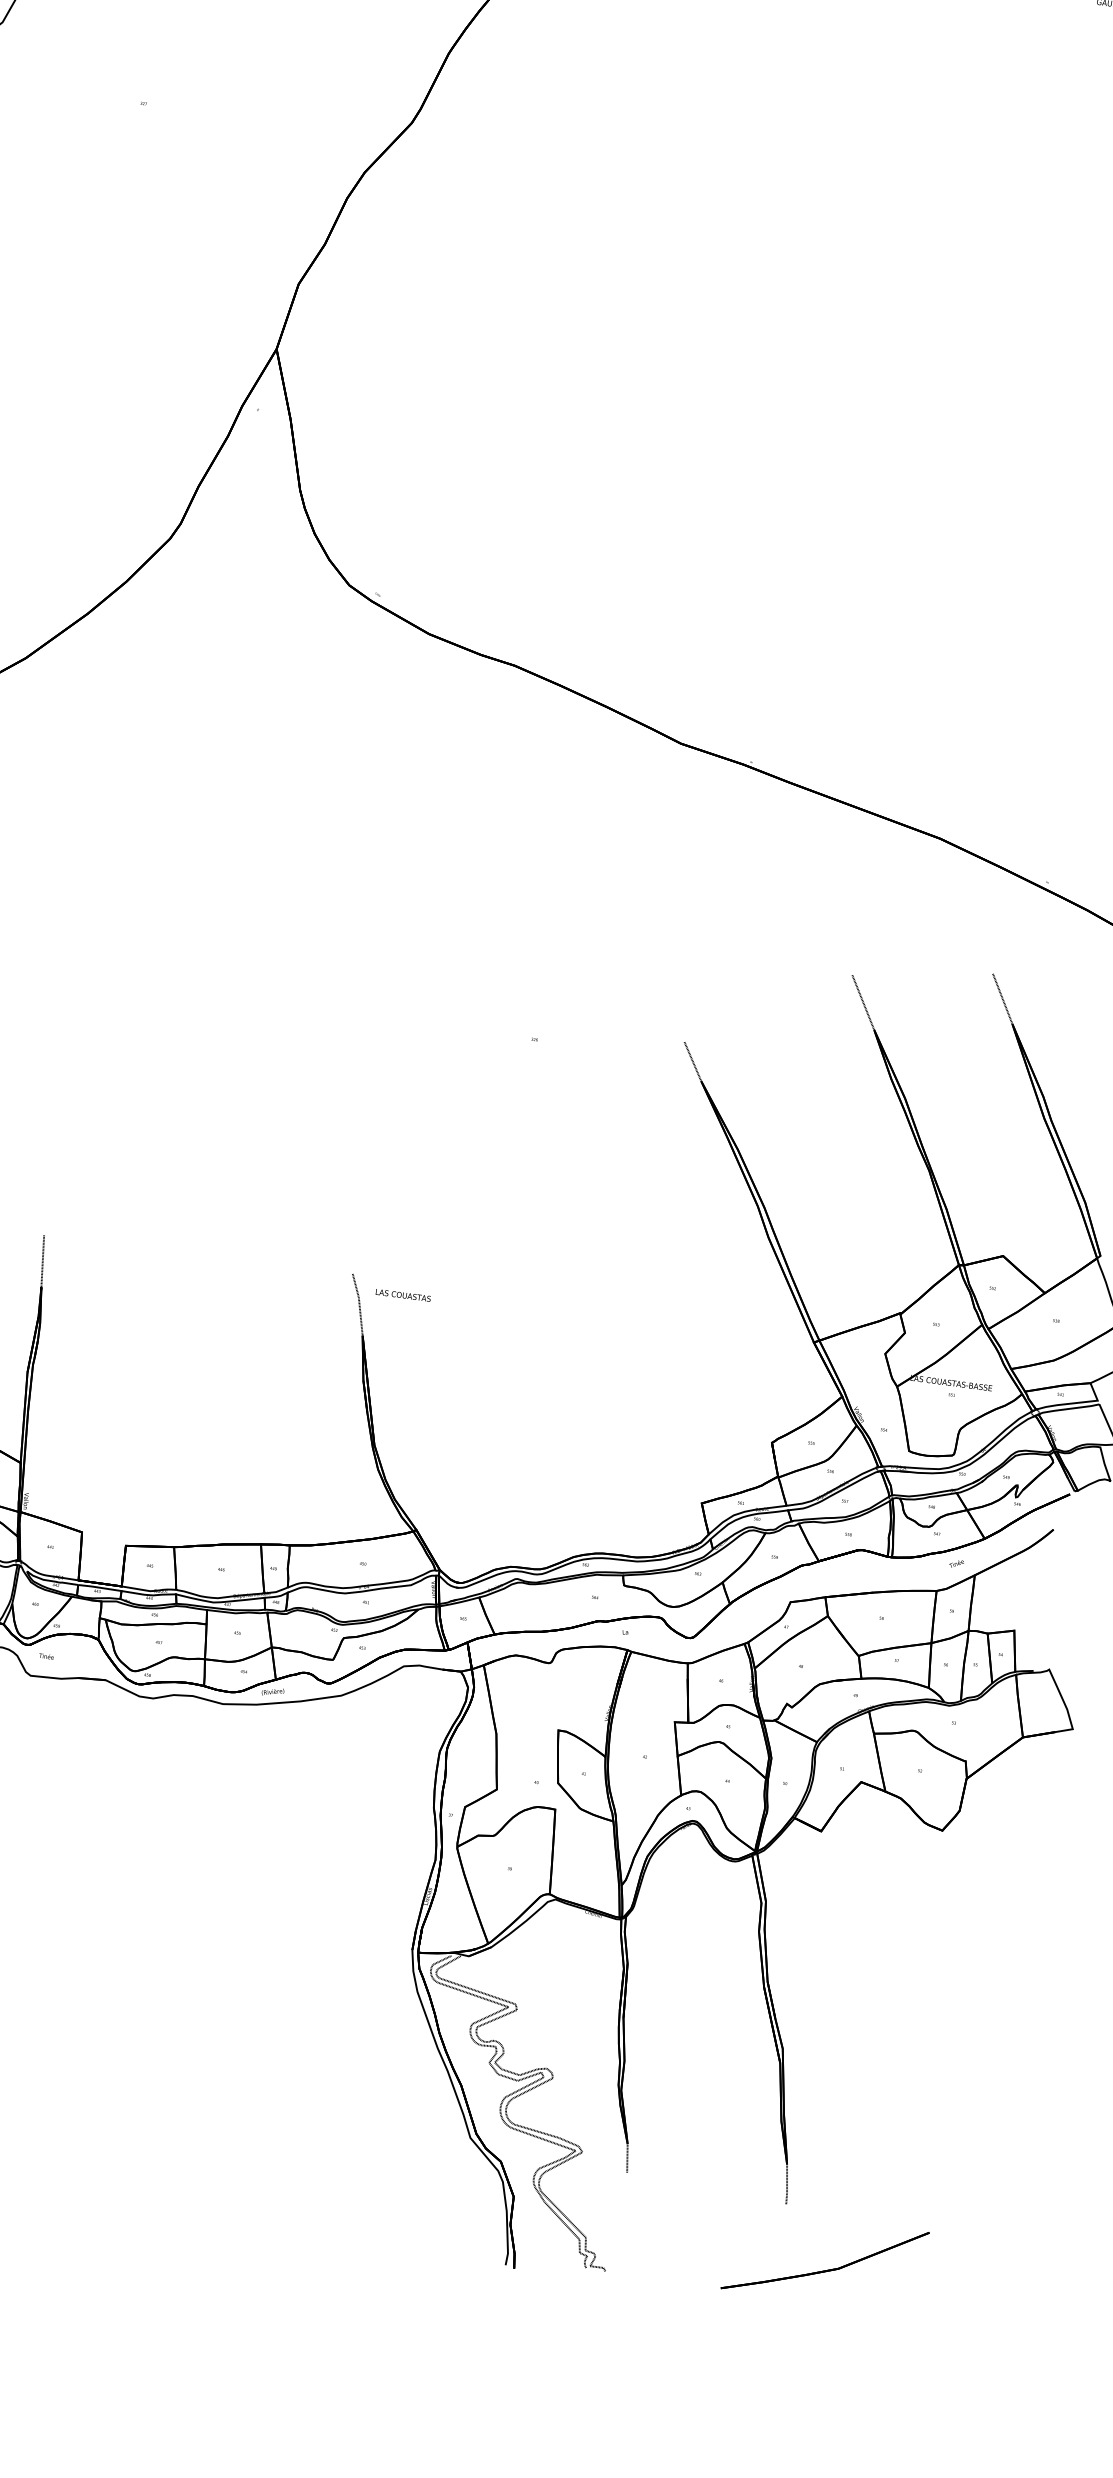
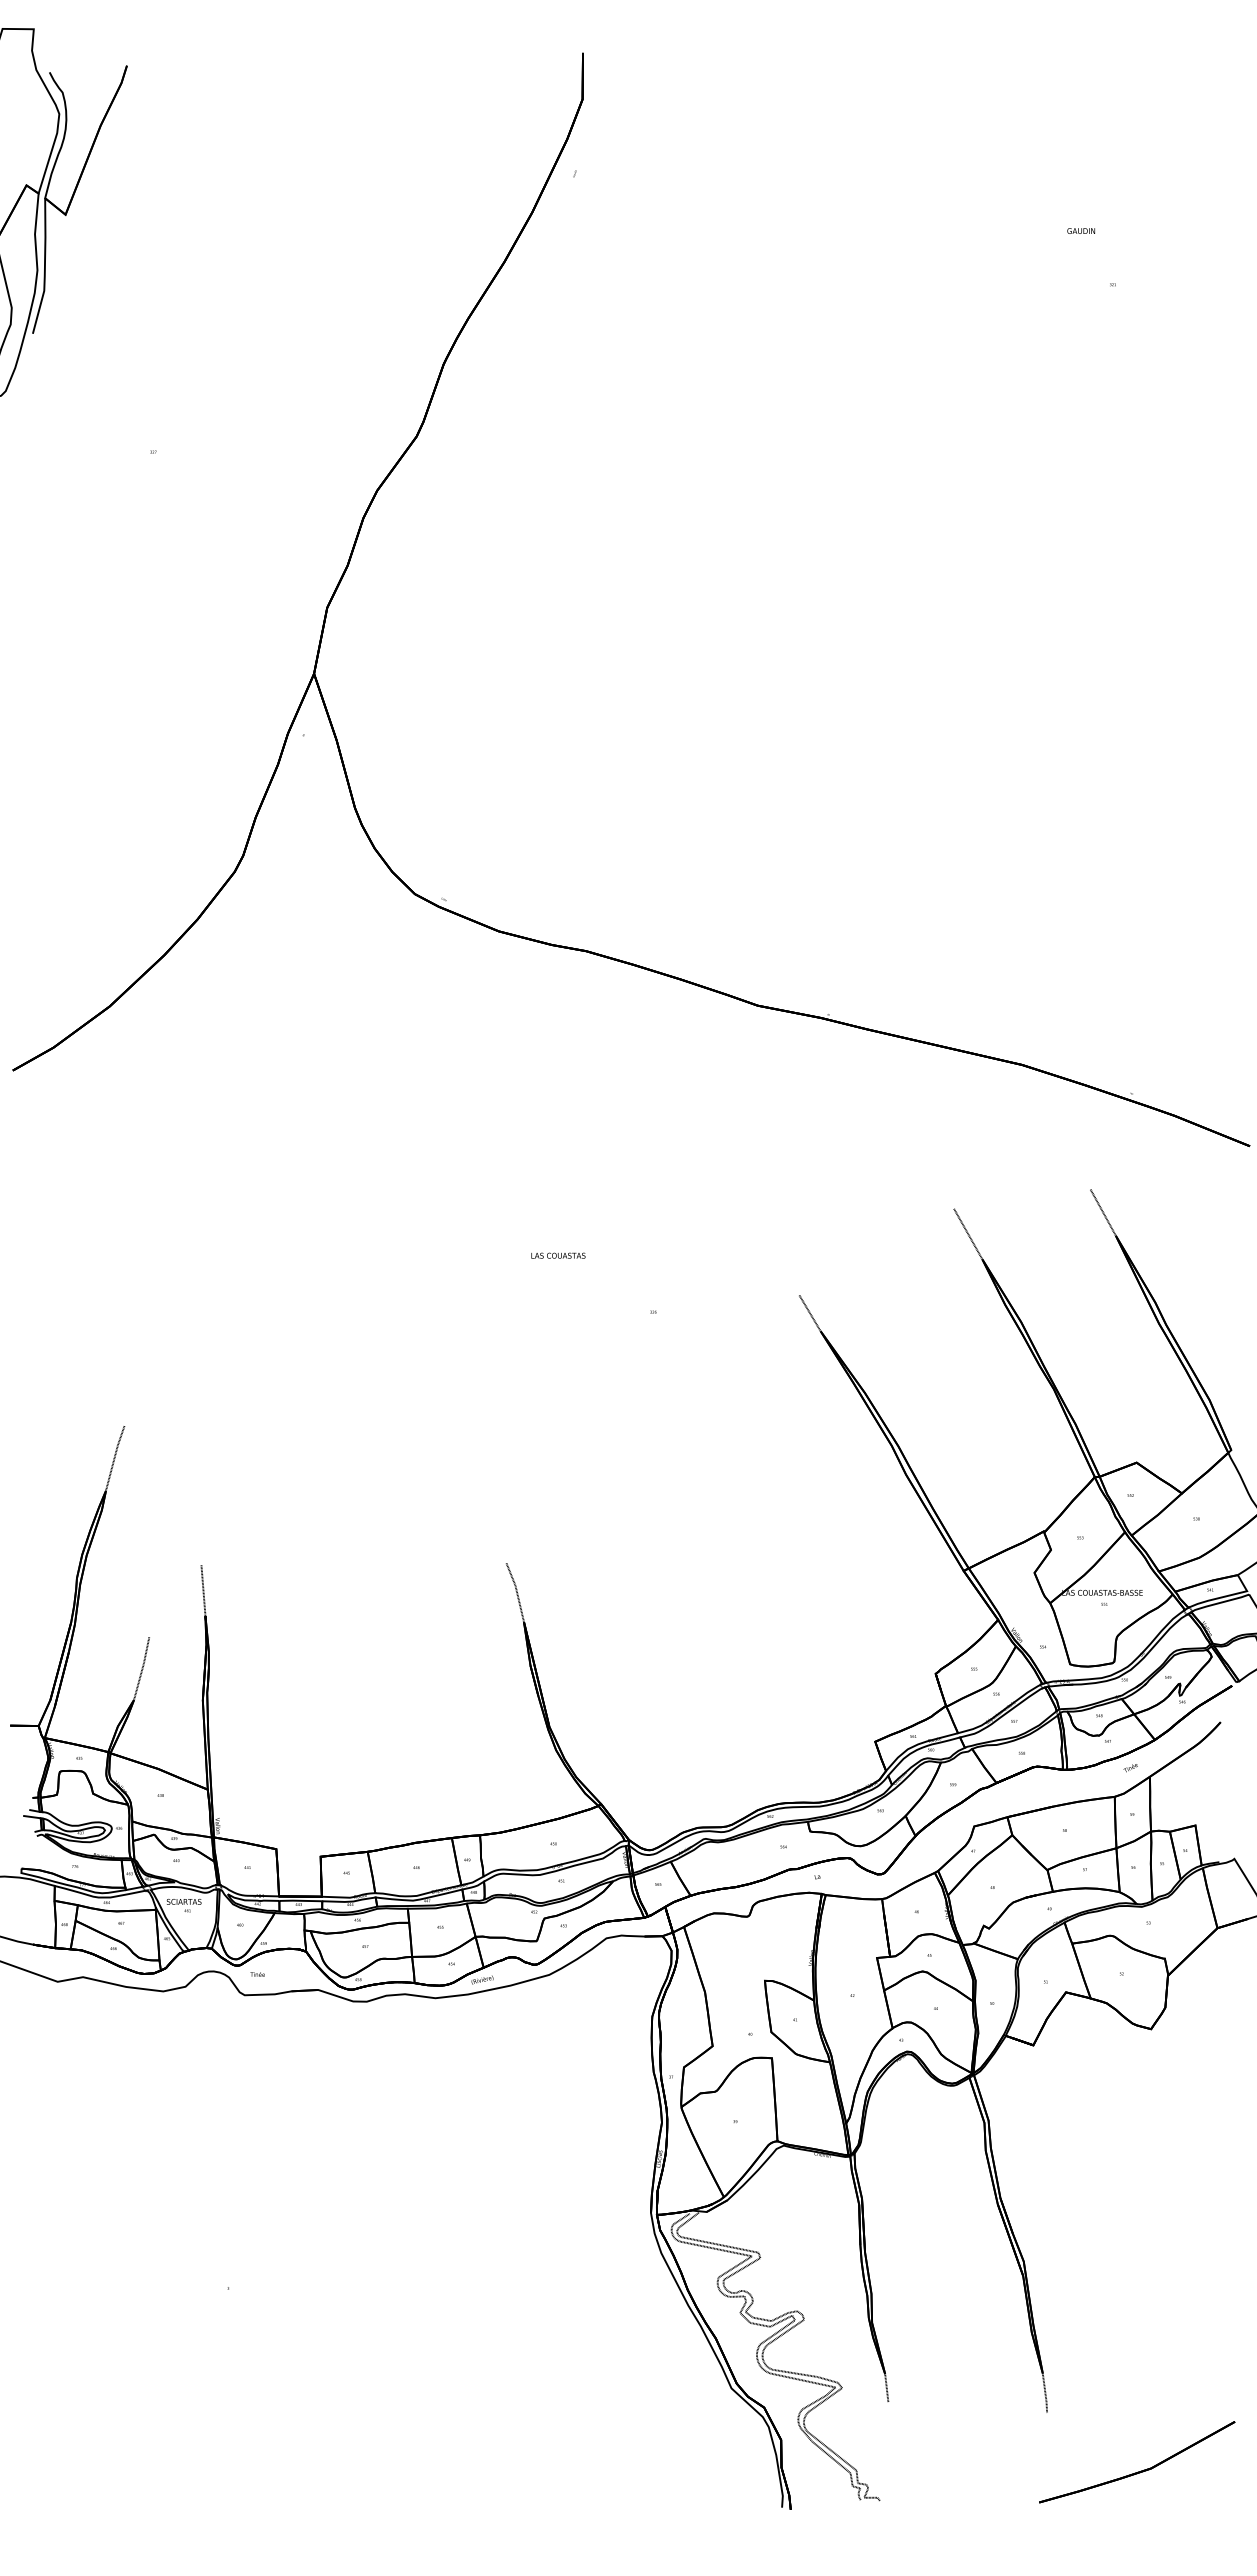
text: (403, 1295) -> (558, 1255), moved
part: (828, 2269) -> (1141, 2470), moved

